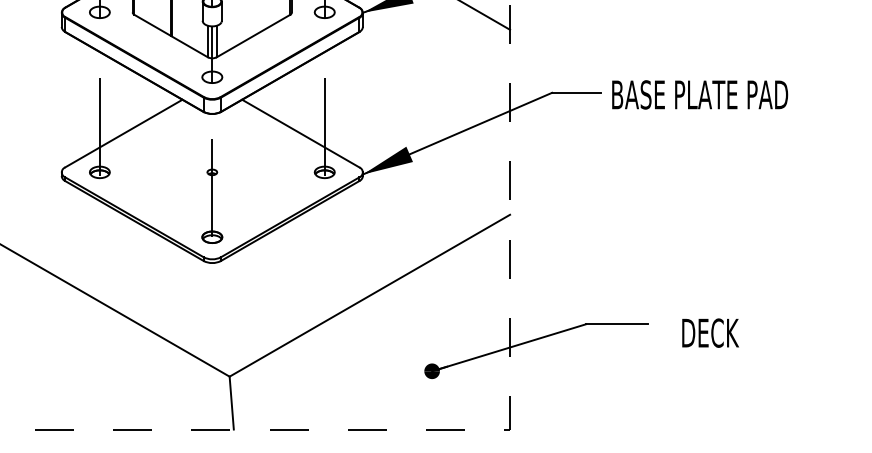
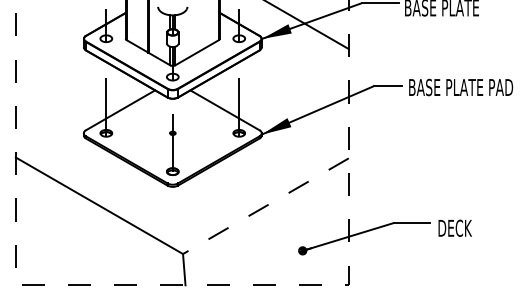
line: (369, 296) -> (265, 206), solid -> dashed
text: (709, 331) -> (454, 227), moved

